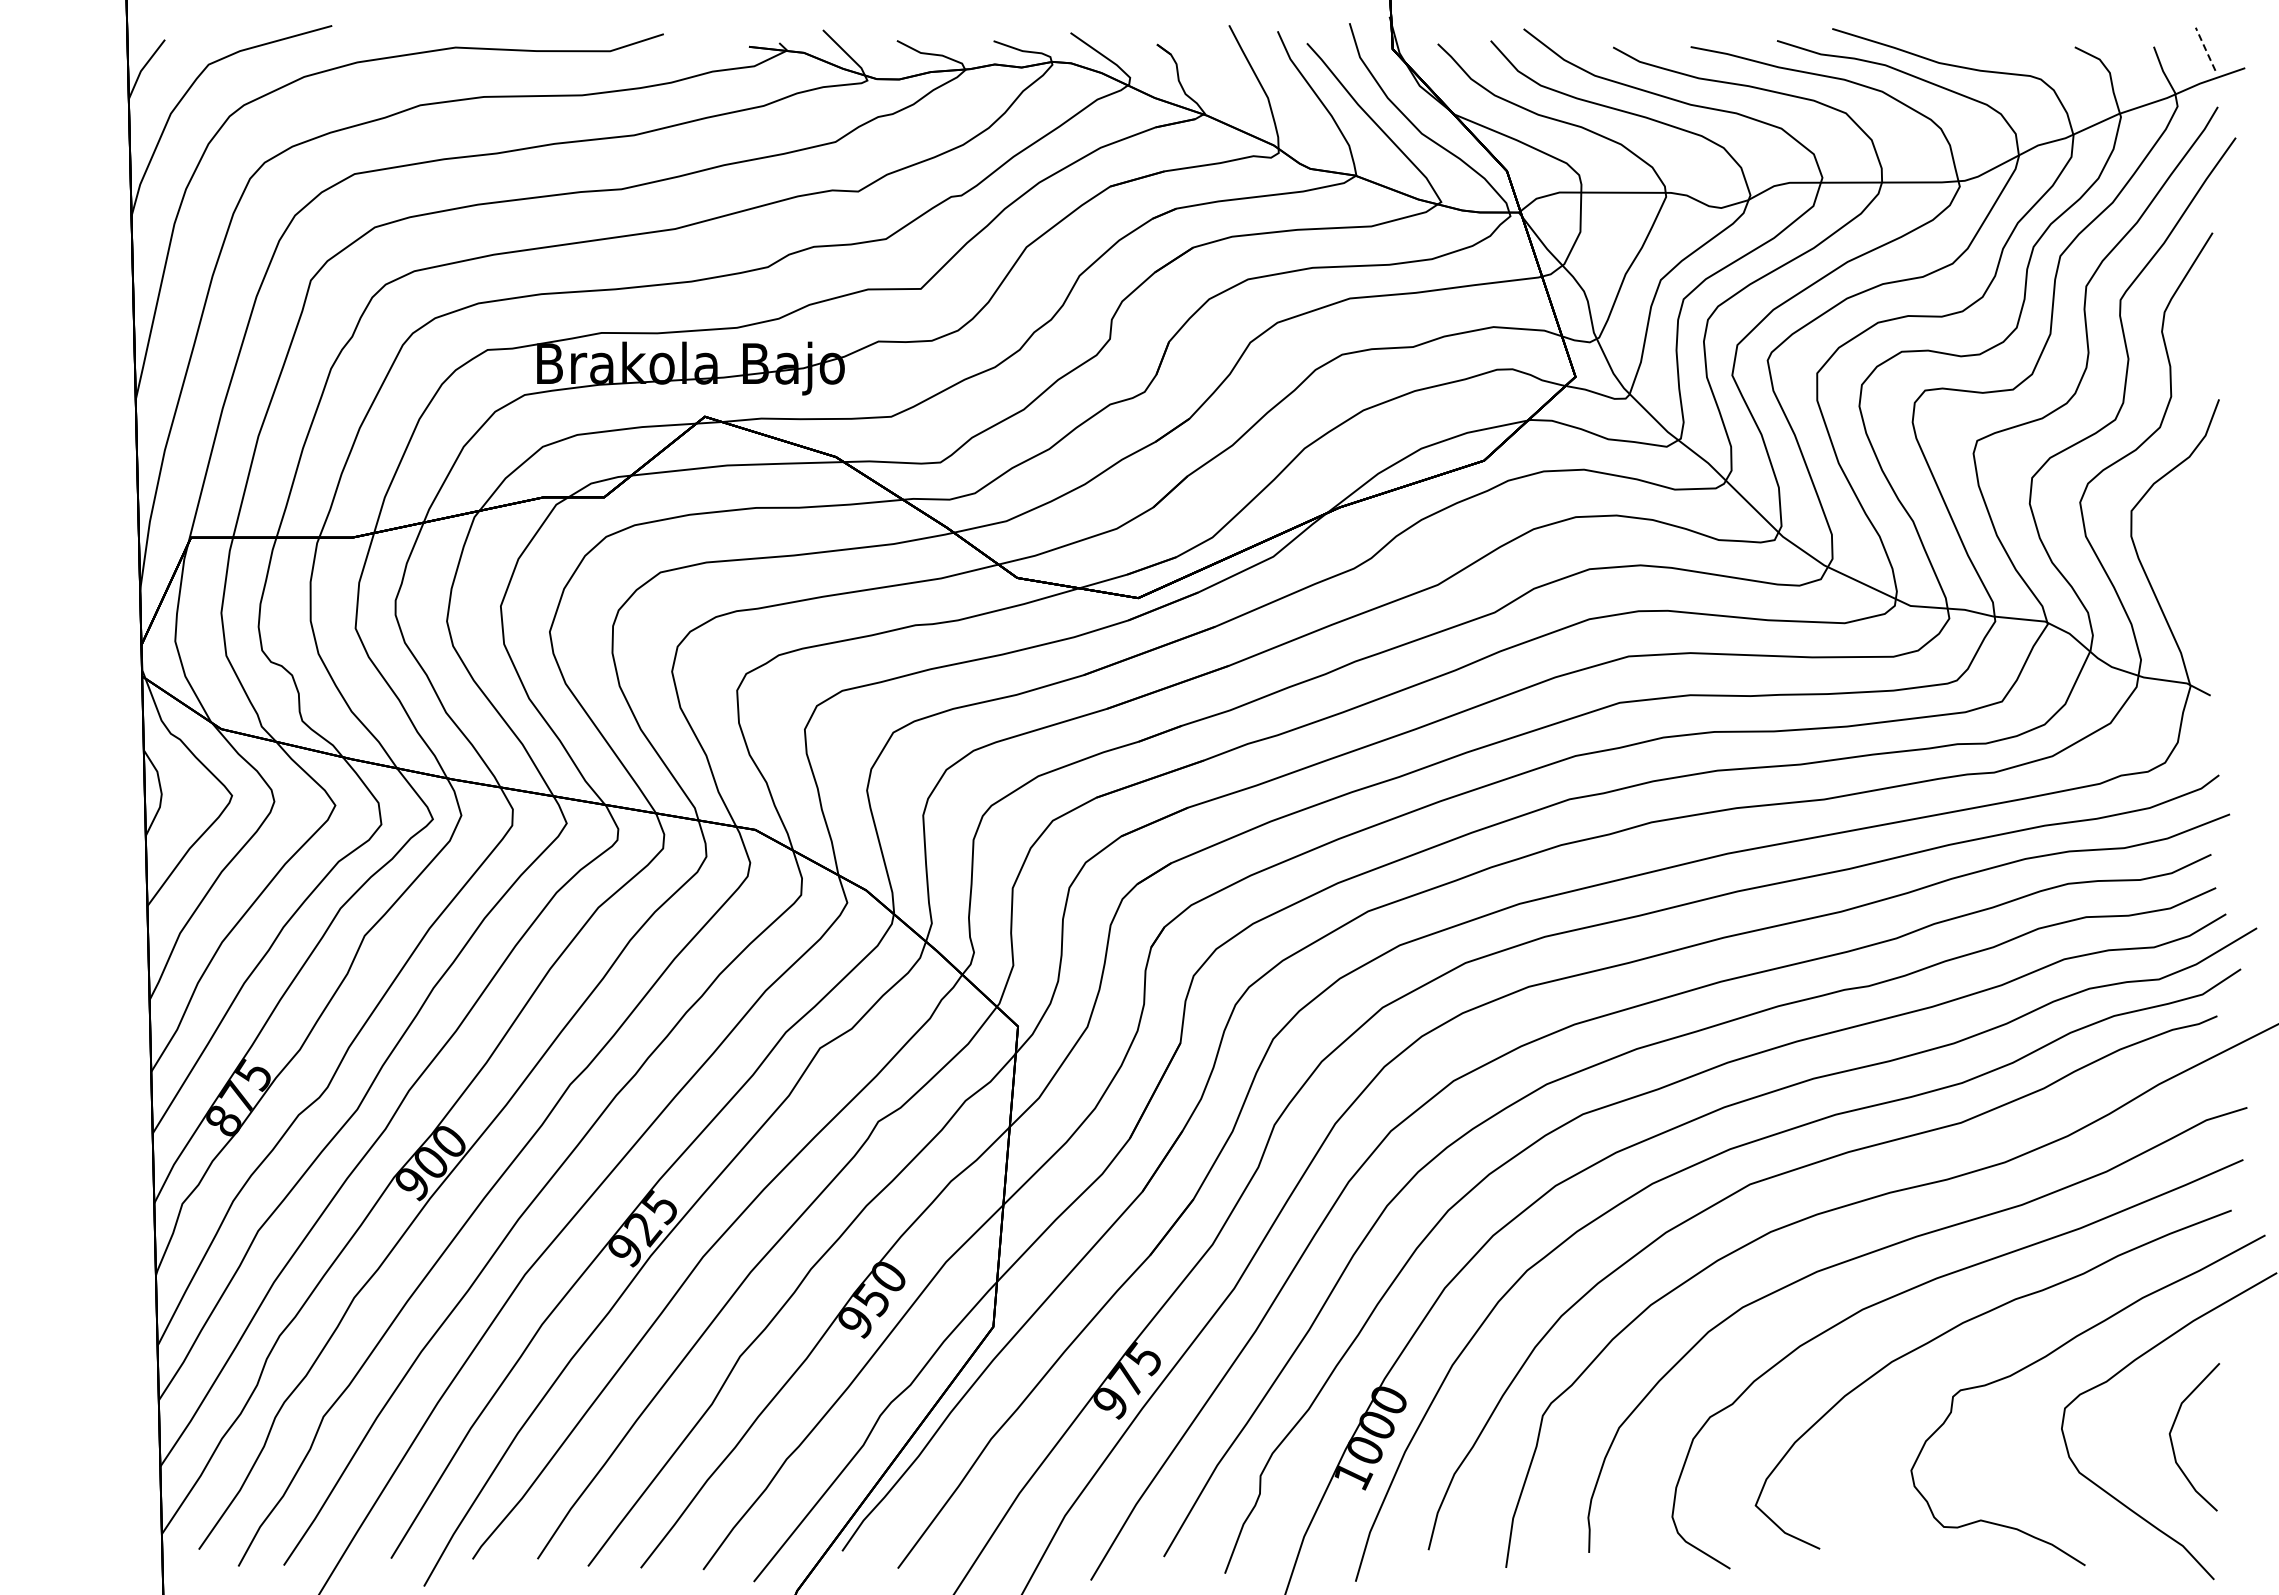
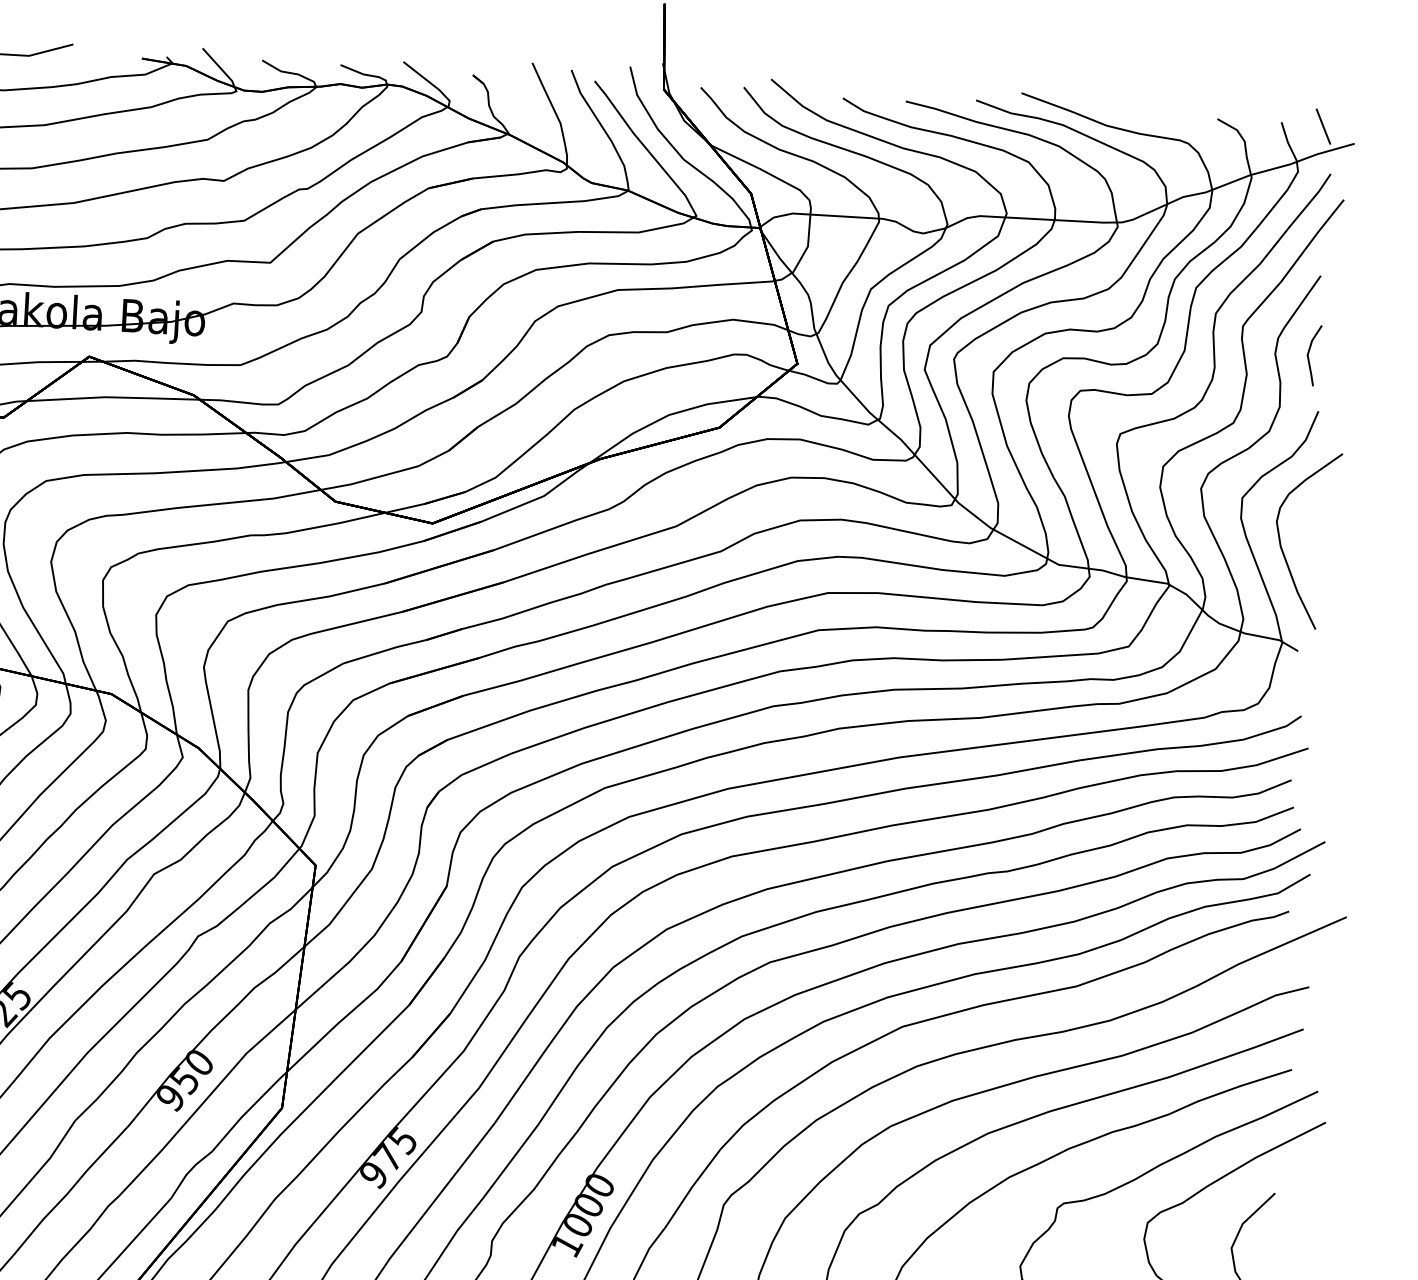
line: (2205, 49) -> (1323, 126), dashed -> solid
line: (2203, 332) -> (1308, 356), added
curve: (2182, 564) -> (1281, 543), added

